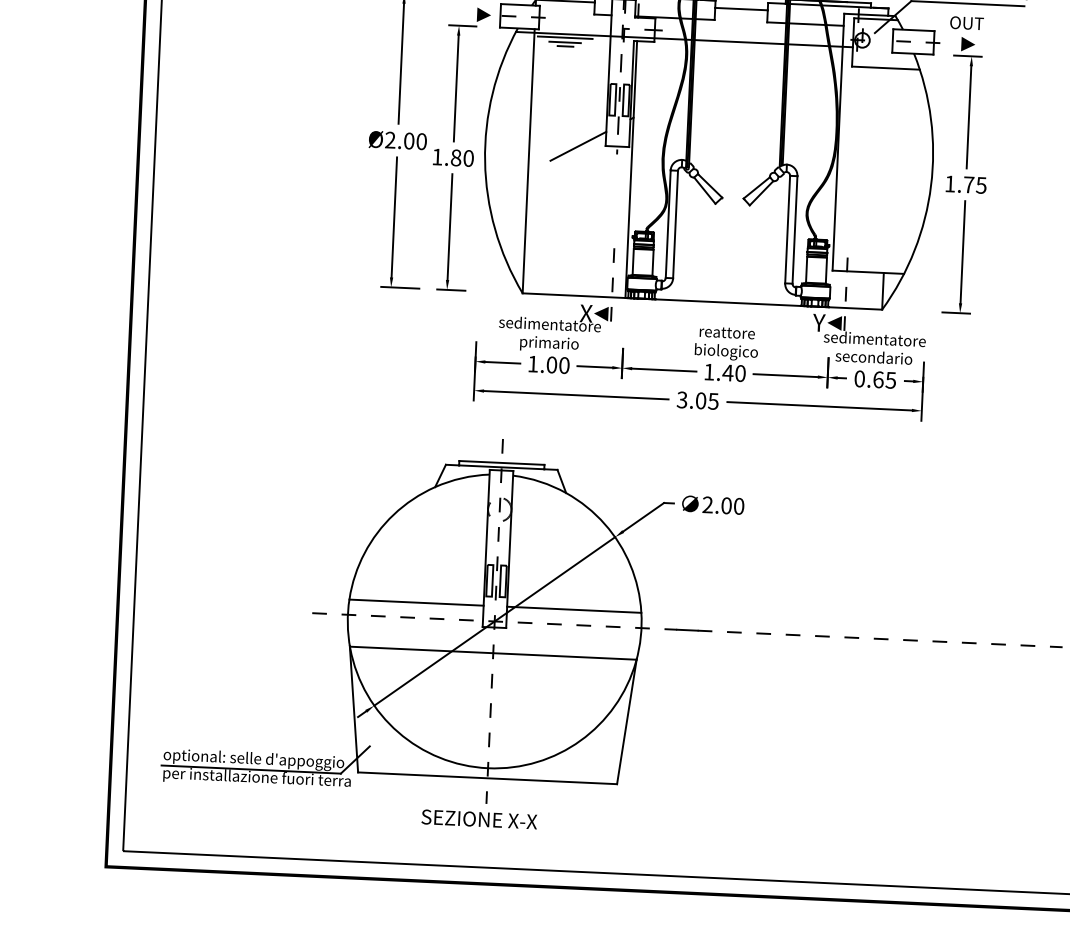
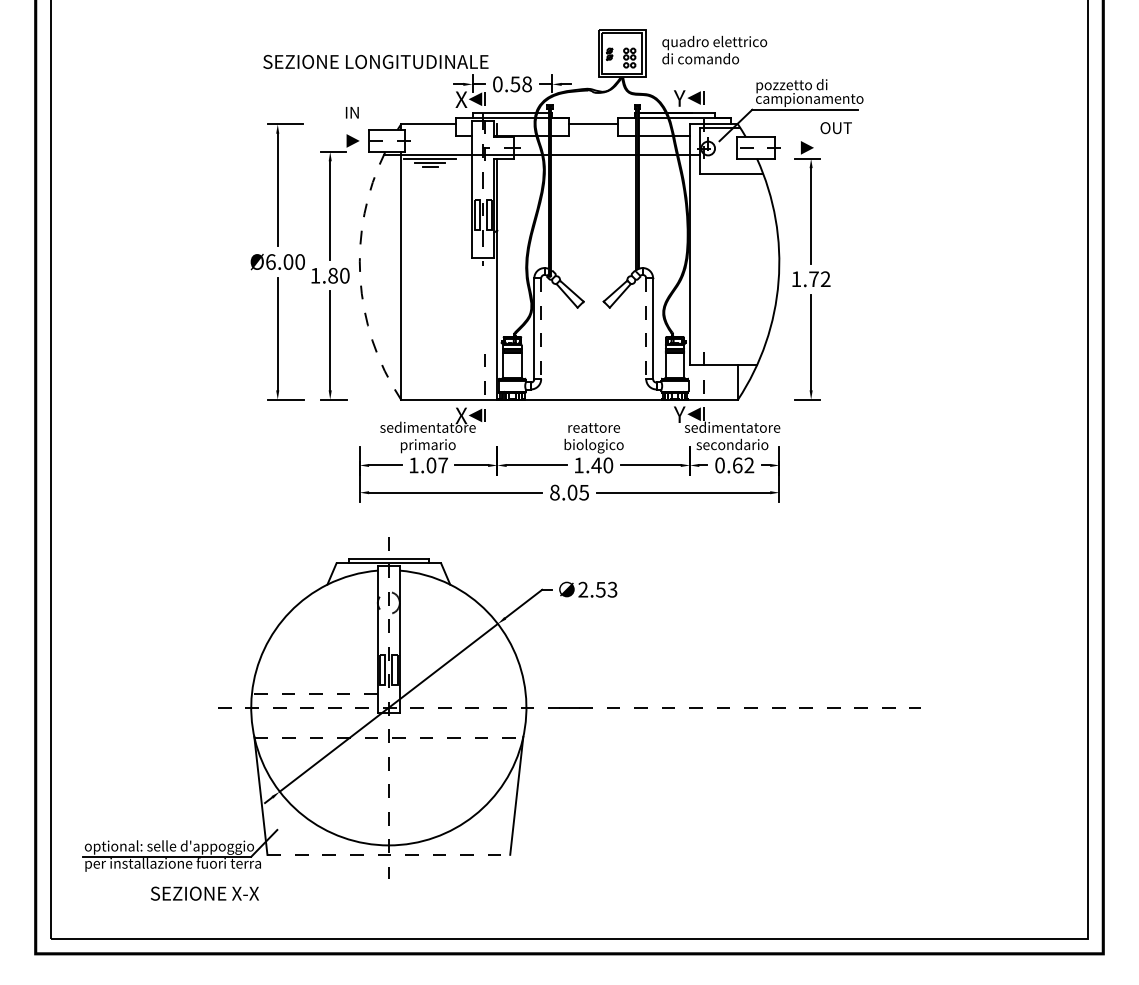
text: (966, 23) -> (835, 128), moved
text: (390, 139) -> (270, 261), Ø2.00 -> Ø6.00
line: (577, 146) -> (446, 259), removed
arc: (485, 161) -> (360, 277), solid -> dashed
text: (981, 185) -> (825, 279), 1.75 -> 1.72
line: (675, 225) -> (541, 329), solid -> dashed
line: (787, 230) -> (646, 329), solid -> dashed
text: (564, 365) -> (443, 465), 1.00 -> 1.07
text: (891, 380) -> (749, 465), 0.65 -> 0.62
text: (681, 399) -> (554, 492), 3.05 -> 8.05
text: (732, 505) -> (606, 589), 2.00 -> 2.53
line: (416, 602) -> (314, 693), solid -> dashed
line: (573, 609) -> (462, 693), removed
line: (493, 653) -> (389, 737), solid -> dashed
line: (488, 777) -> (389, 854), solid -> dashed
text: (478, 819) -> (204, 893), moved

